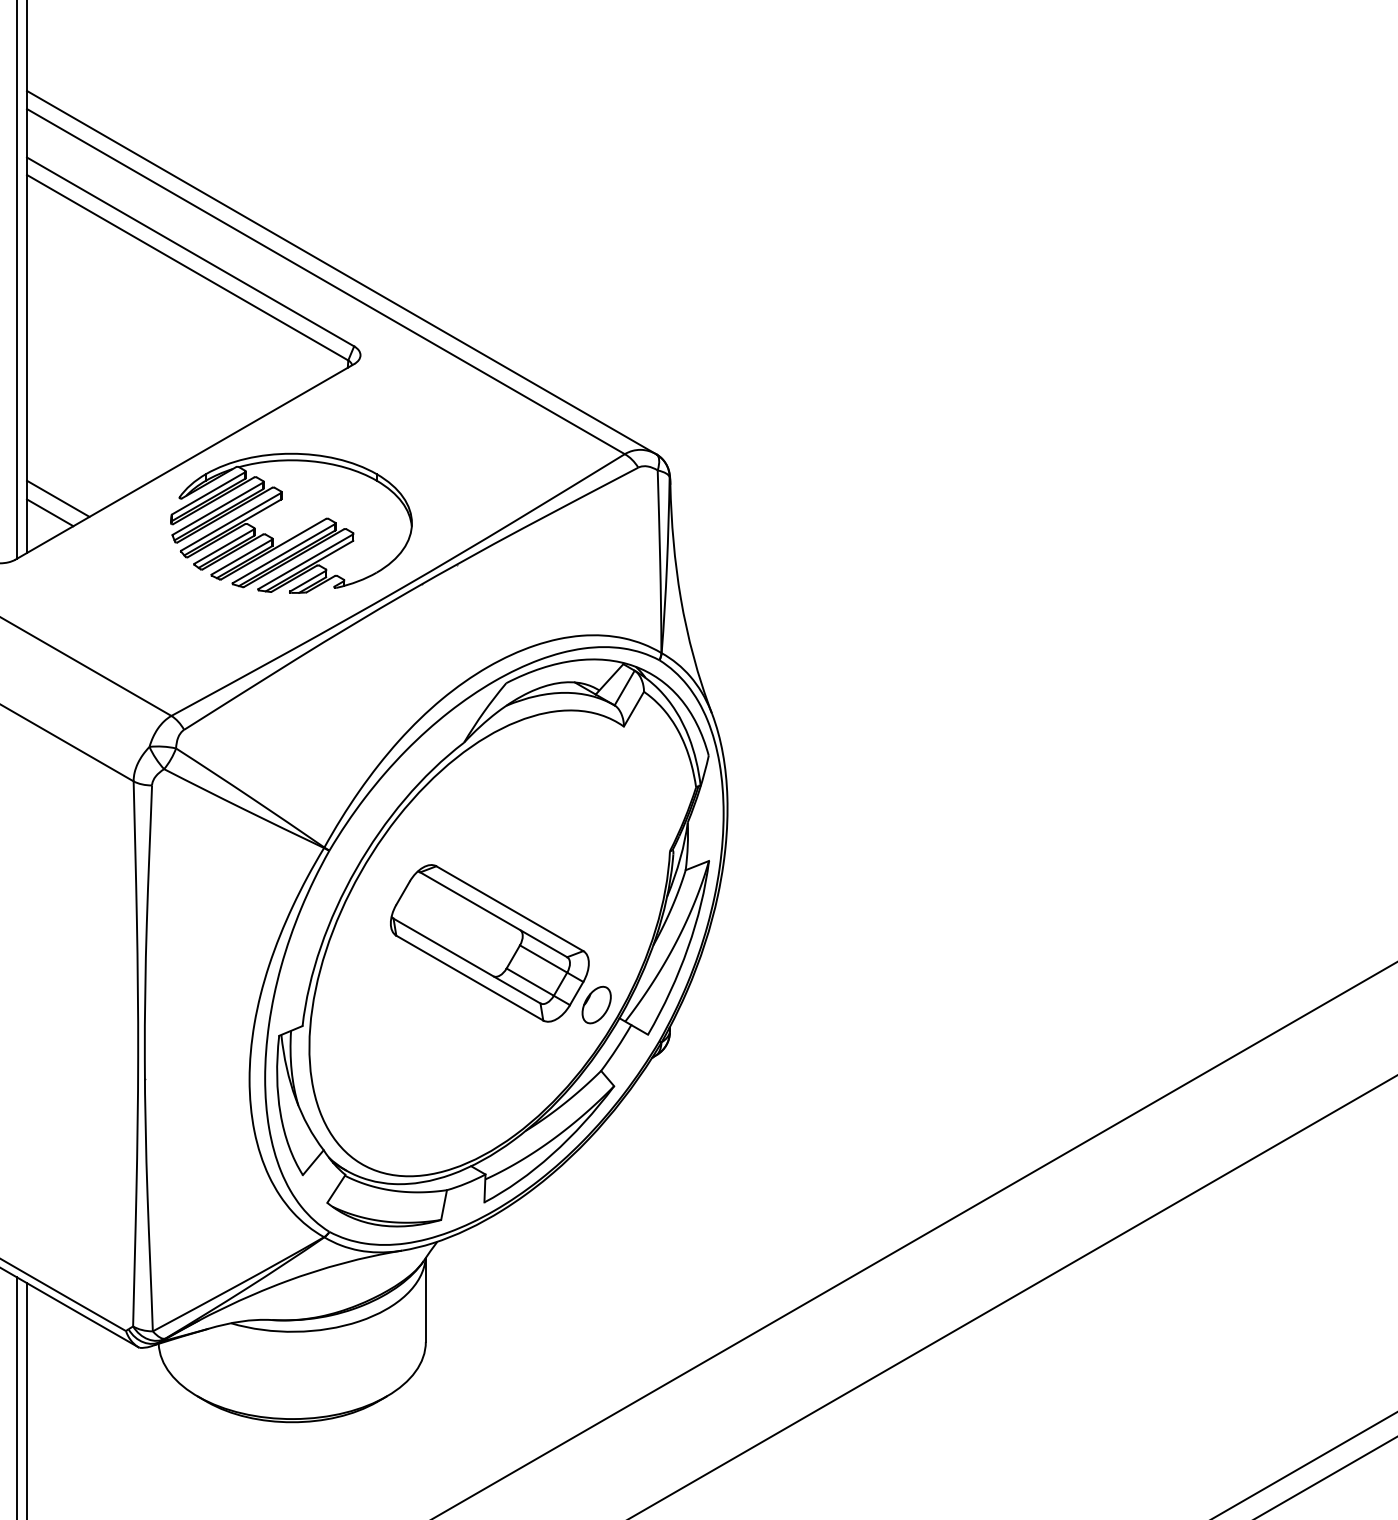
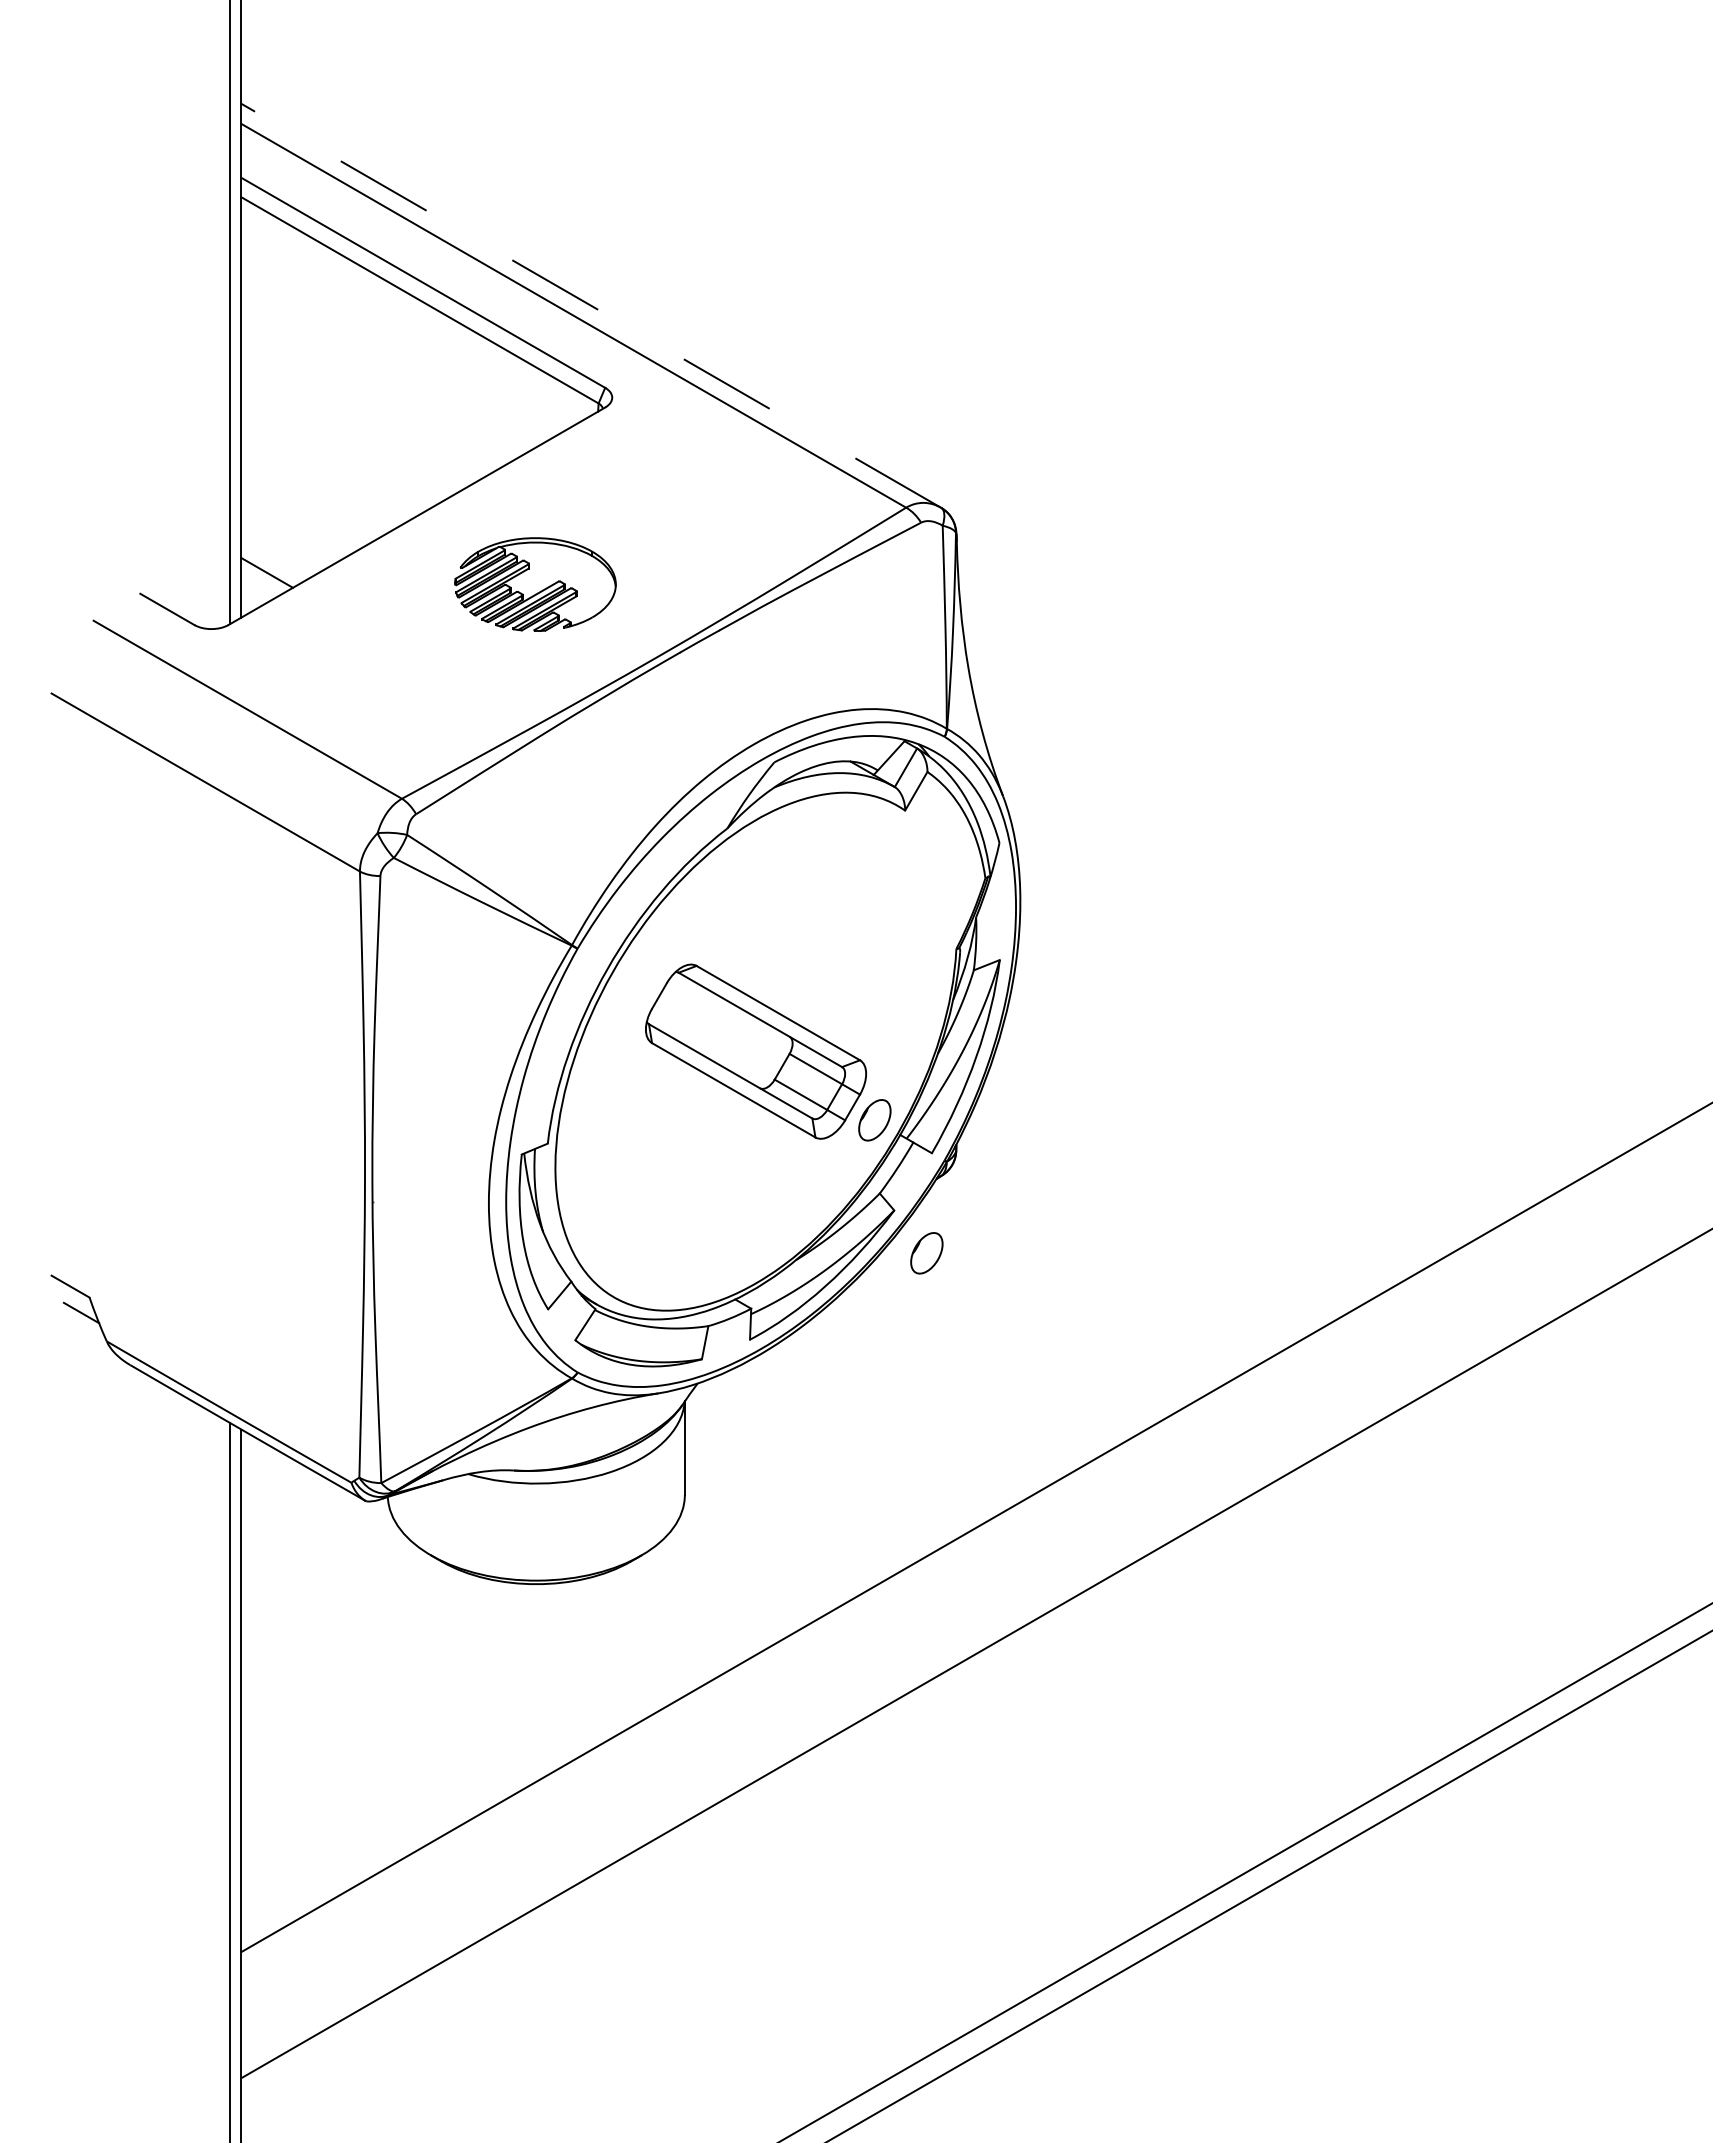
line: (340, 272) -> (590, 305), solid -> dashed
line: (57, 498) -> (275, 557), removed
part: (291, 523) -> (535, 584), size x0.6
part: (643, 1124) -> (926, 1253), added

